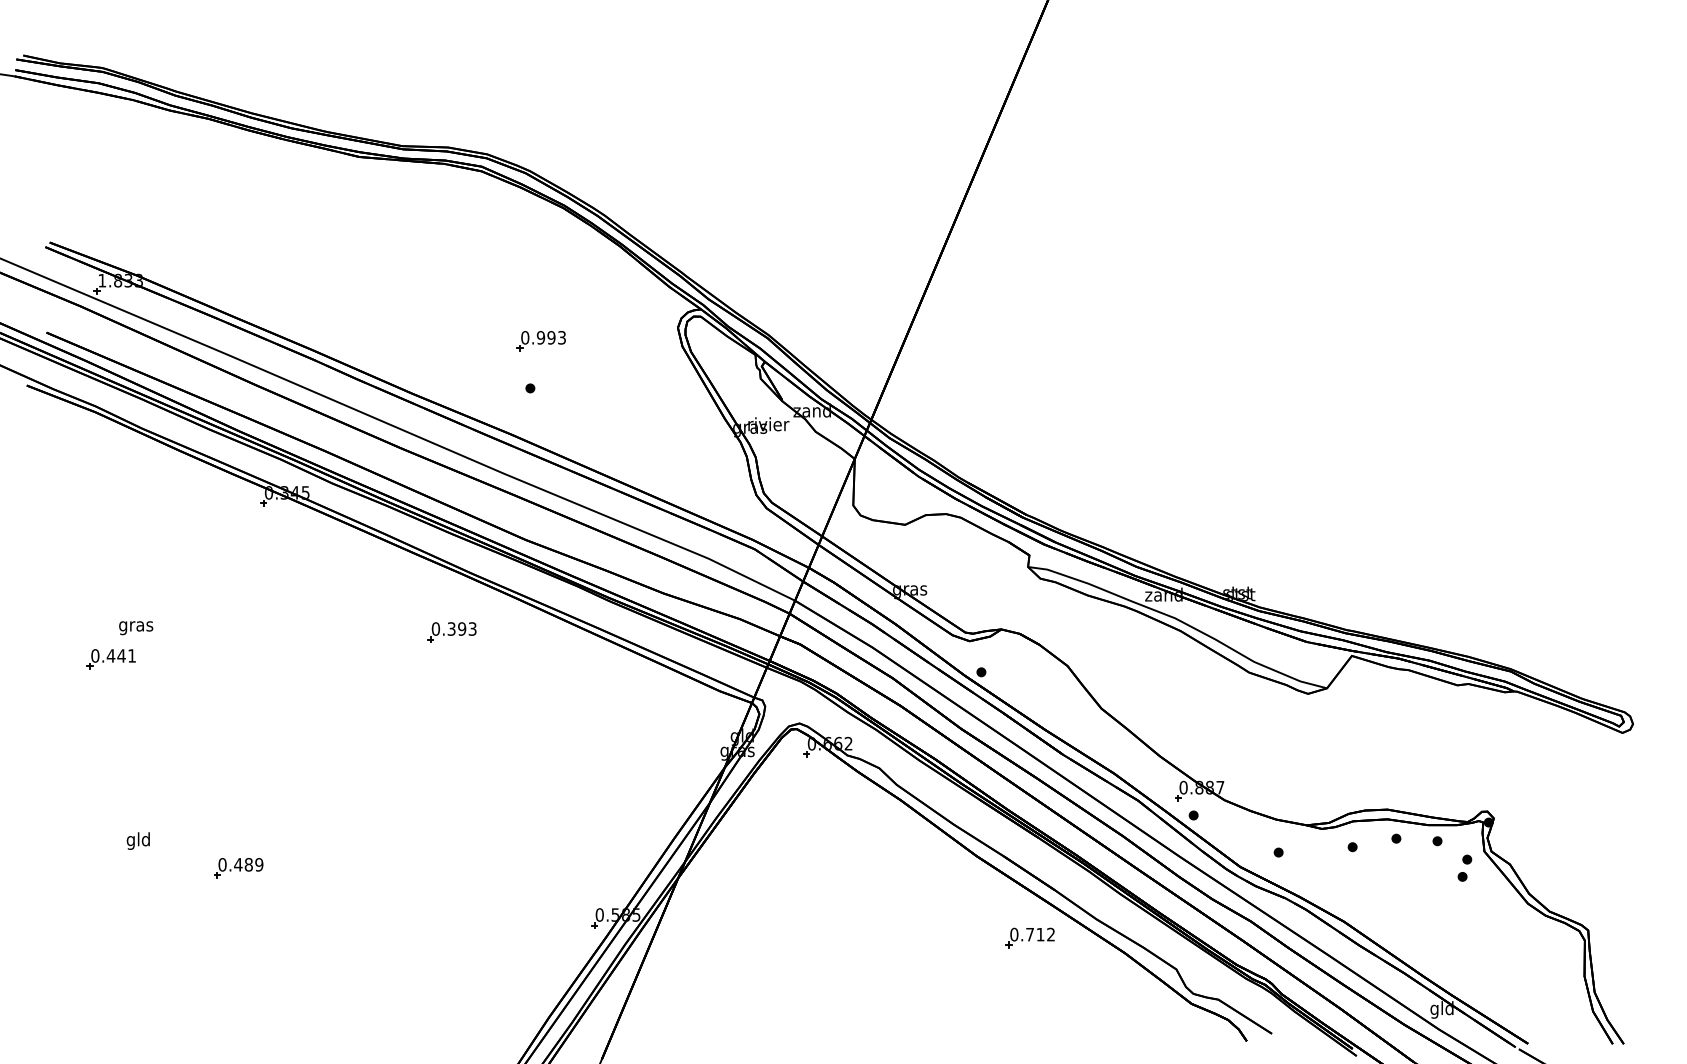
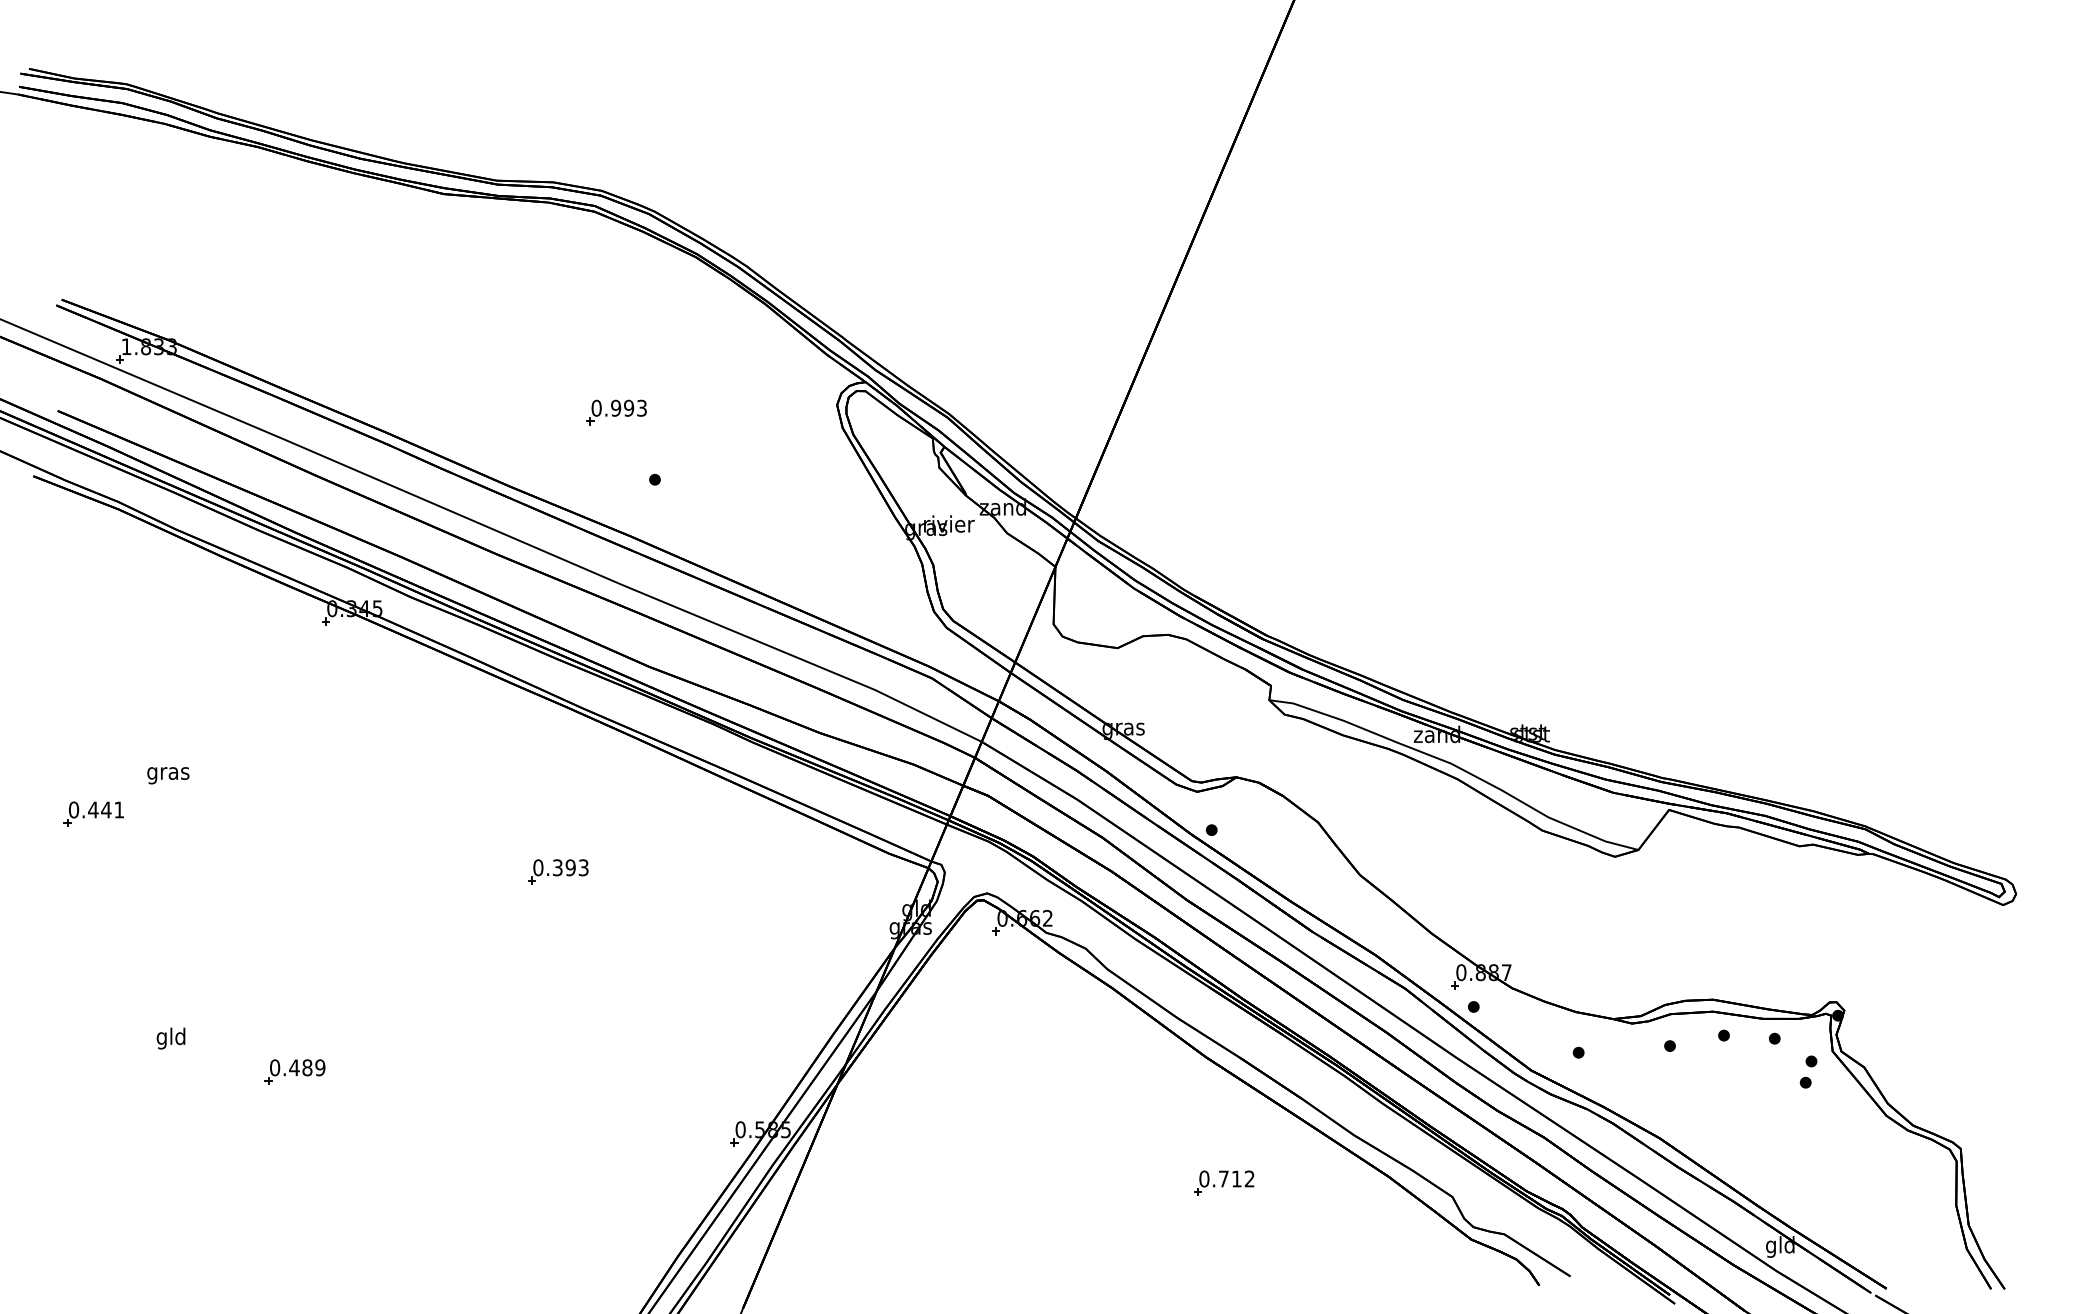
part: (541, 341) -> (616, 412), moved
part: (452, 632) -> (558, 871), moved
part: (111, 658) -> (93, 813), moved
part: (1030, 937) -> (1224, 1182), moved

